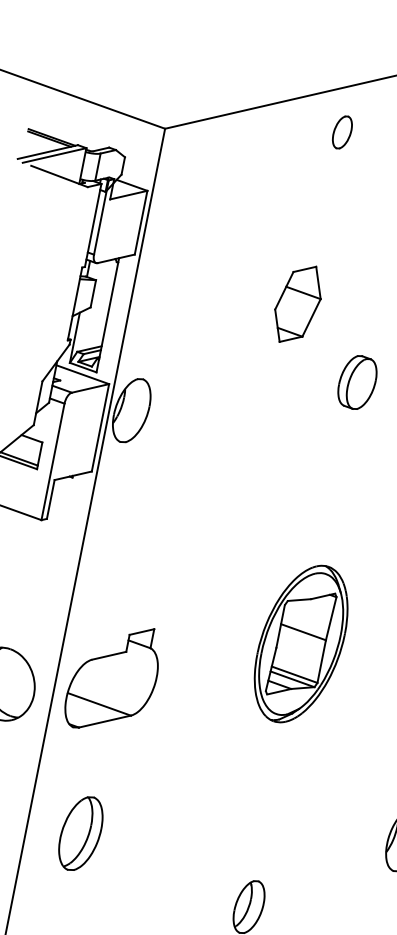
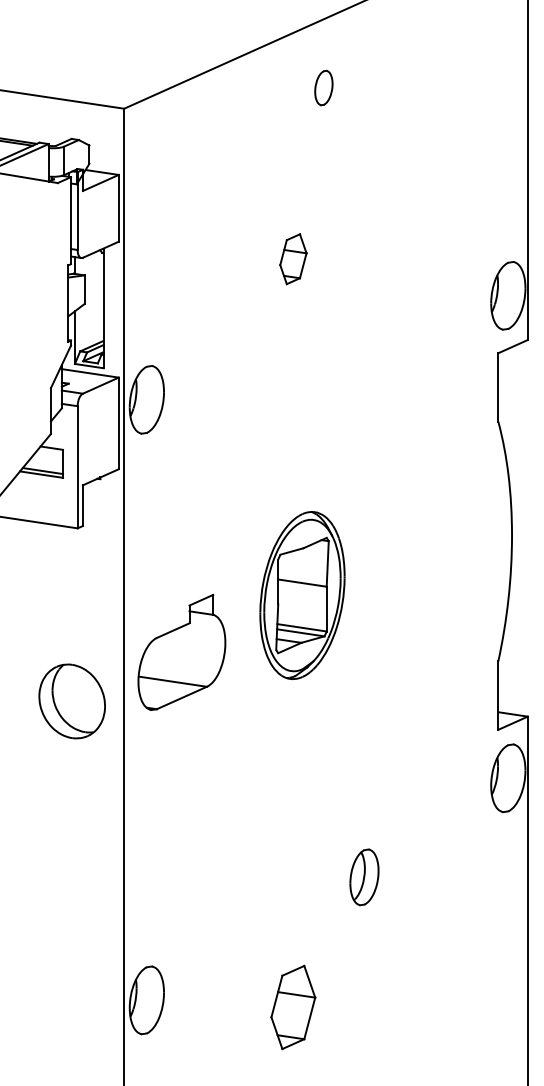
part: (342, 131) -> (323, 87), moved
part: (298, 303) -> (293, 258), size x0.6
part: (358, 381) -> (369, 325), removed
part: (301, 644) -> (302, 595), moved
part: (113, 677) -> (181, 651), moved
part: (80, 833) -> (179, 836), removed

